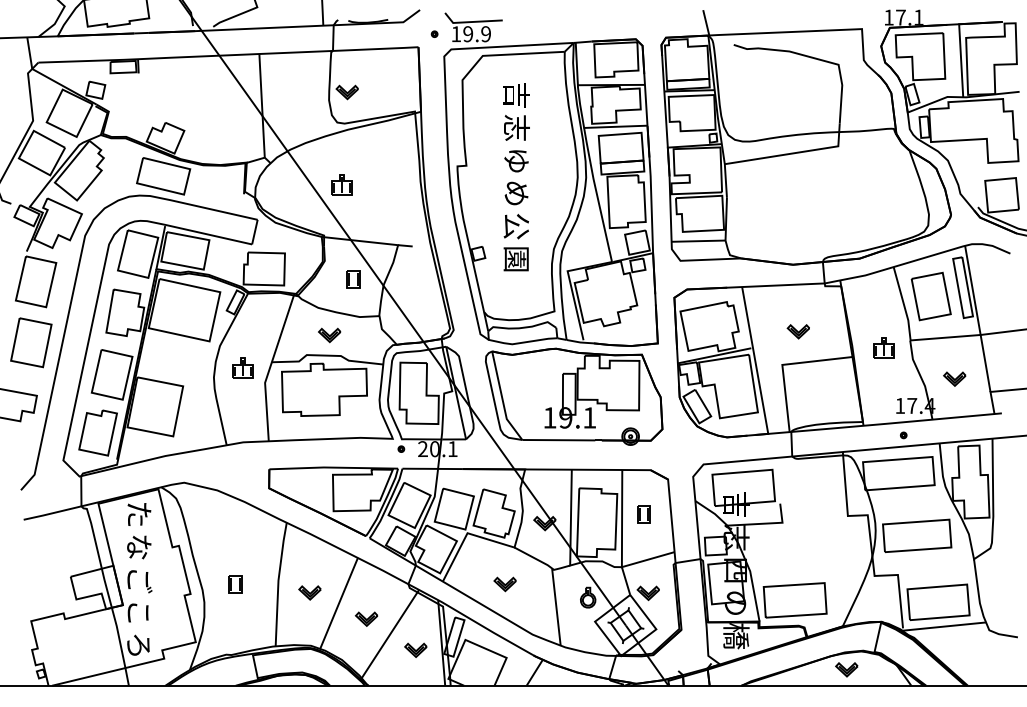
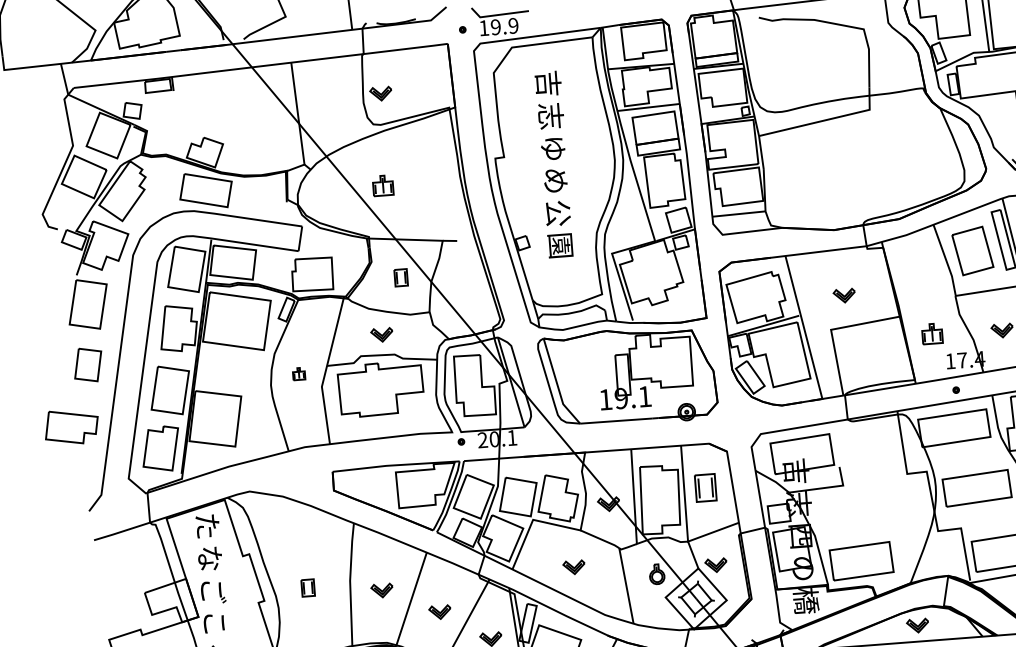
part: (31, 342) -> (88, 364), size x0.7
part: (883, 347) -> (931, 333), moved
part: (242, 367) -> (298, 373), size x0.6
part: (643, 514) -> (705, 488), size x1.6

